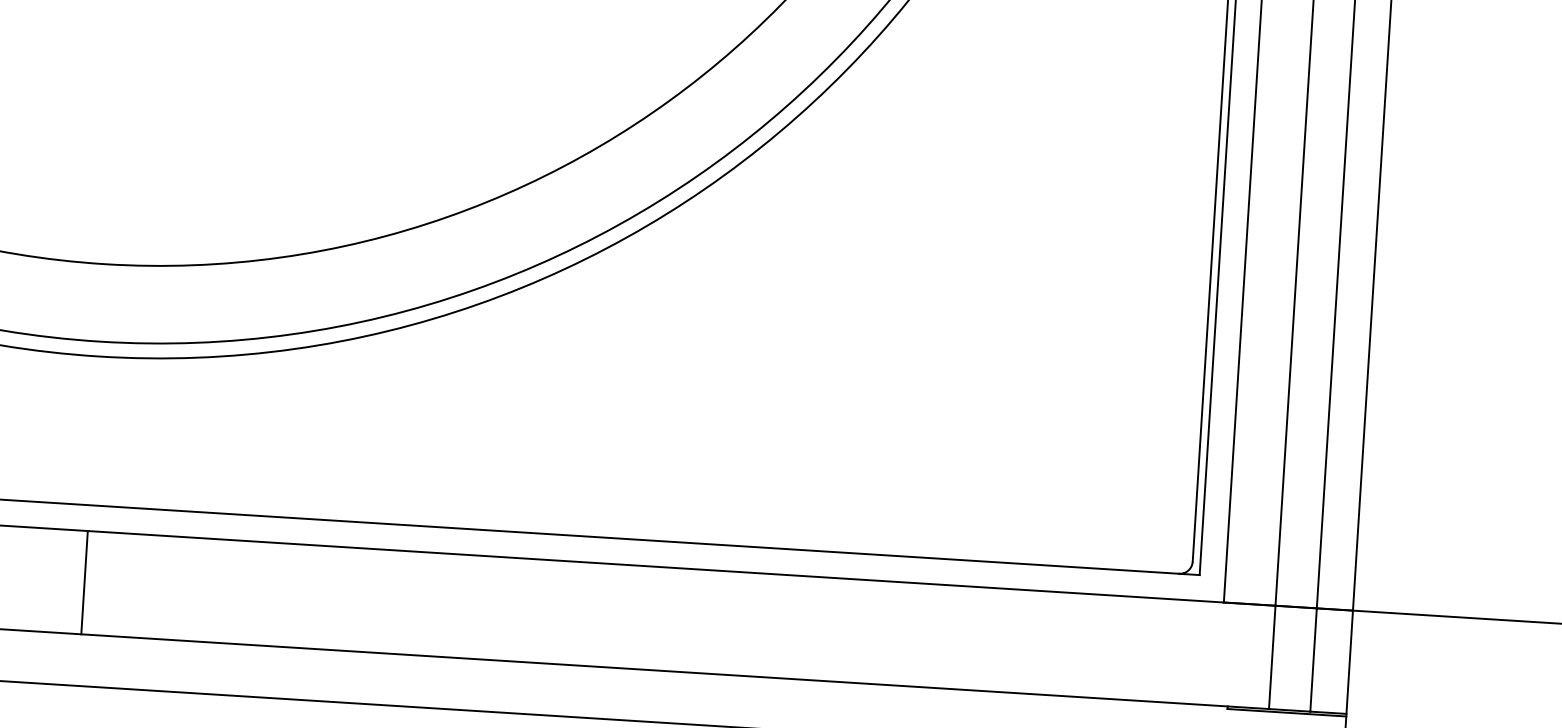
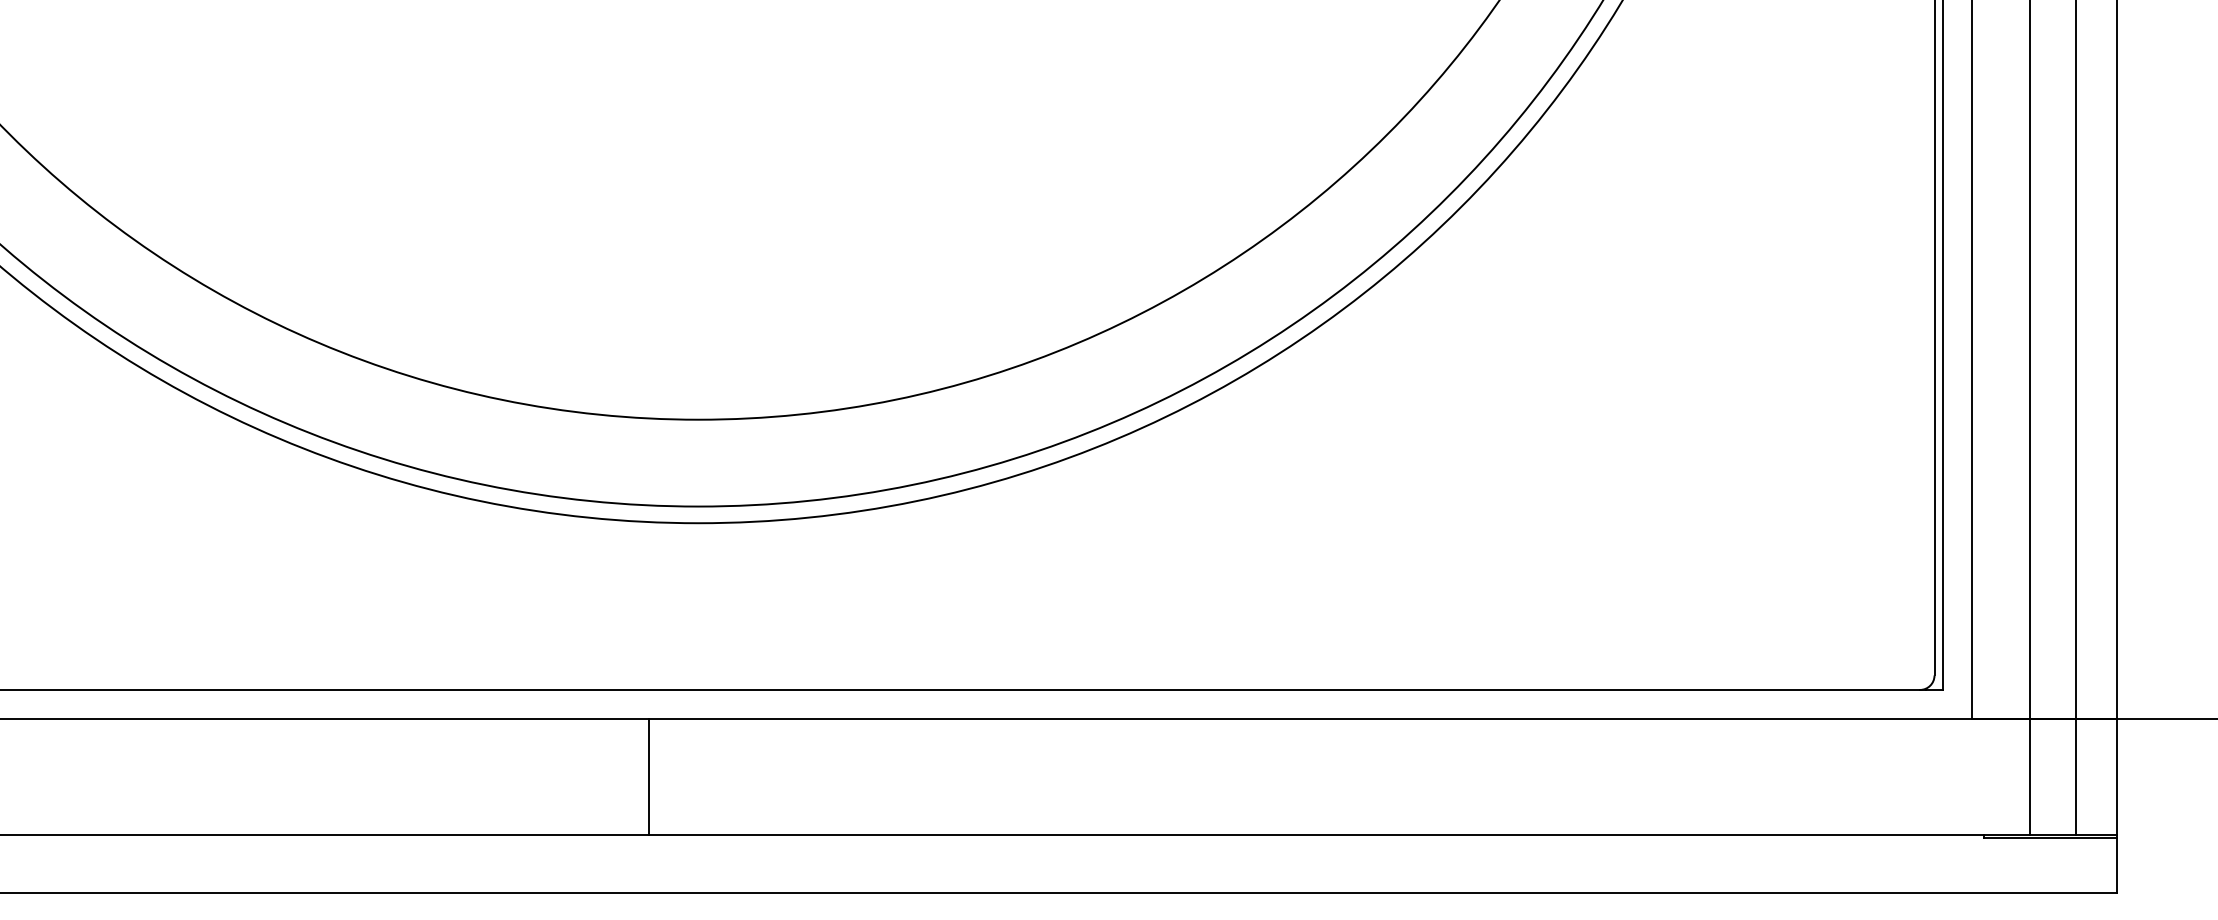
line: (84, 582) -> (648, 776), moved

